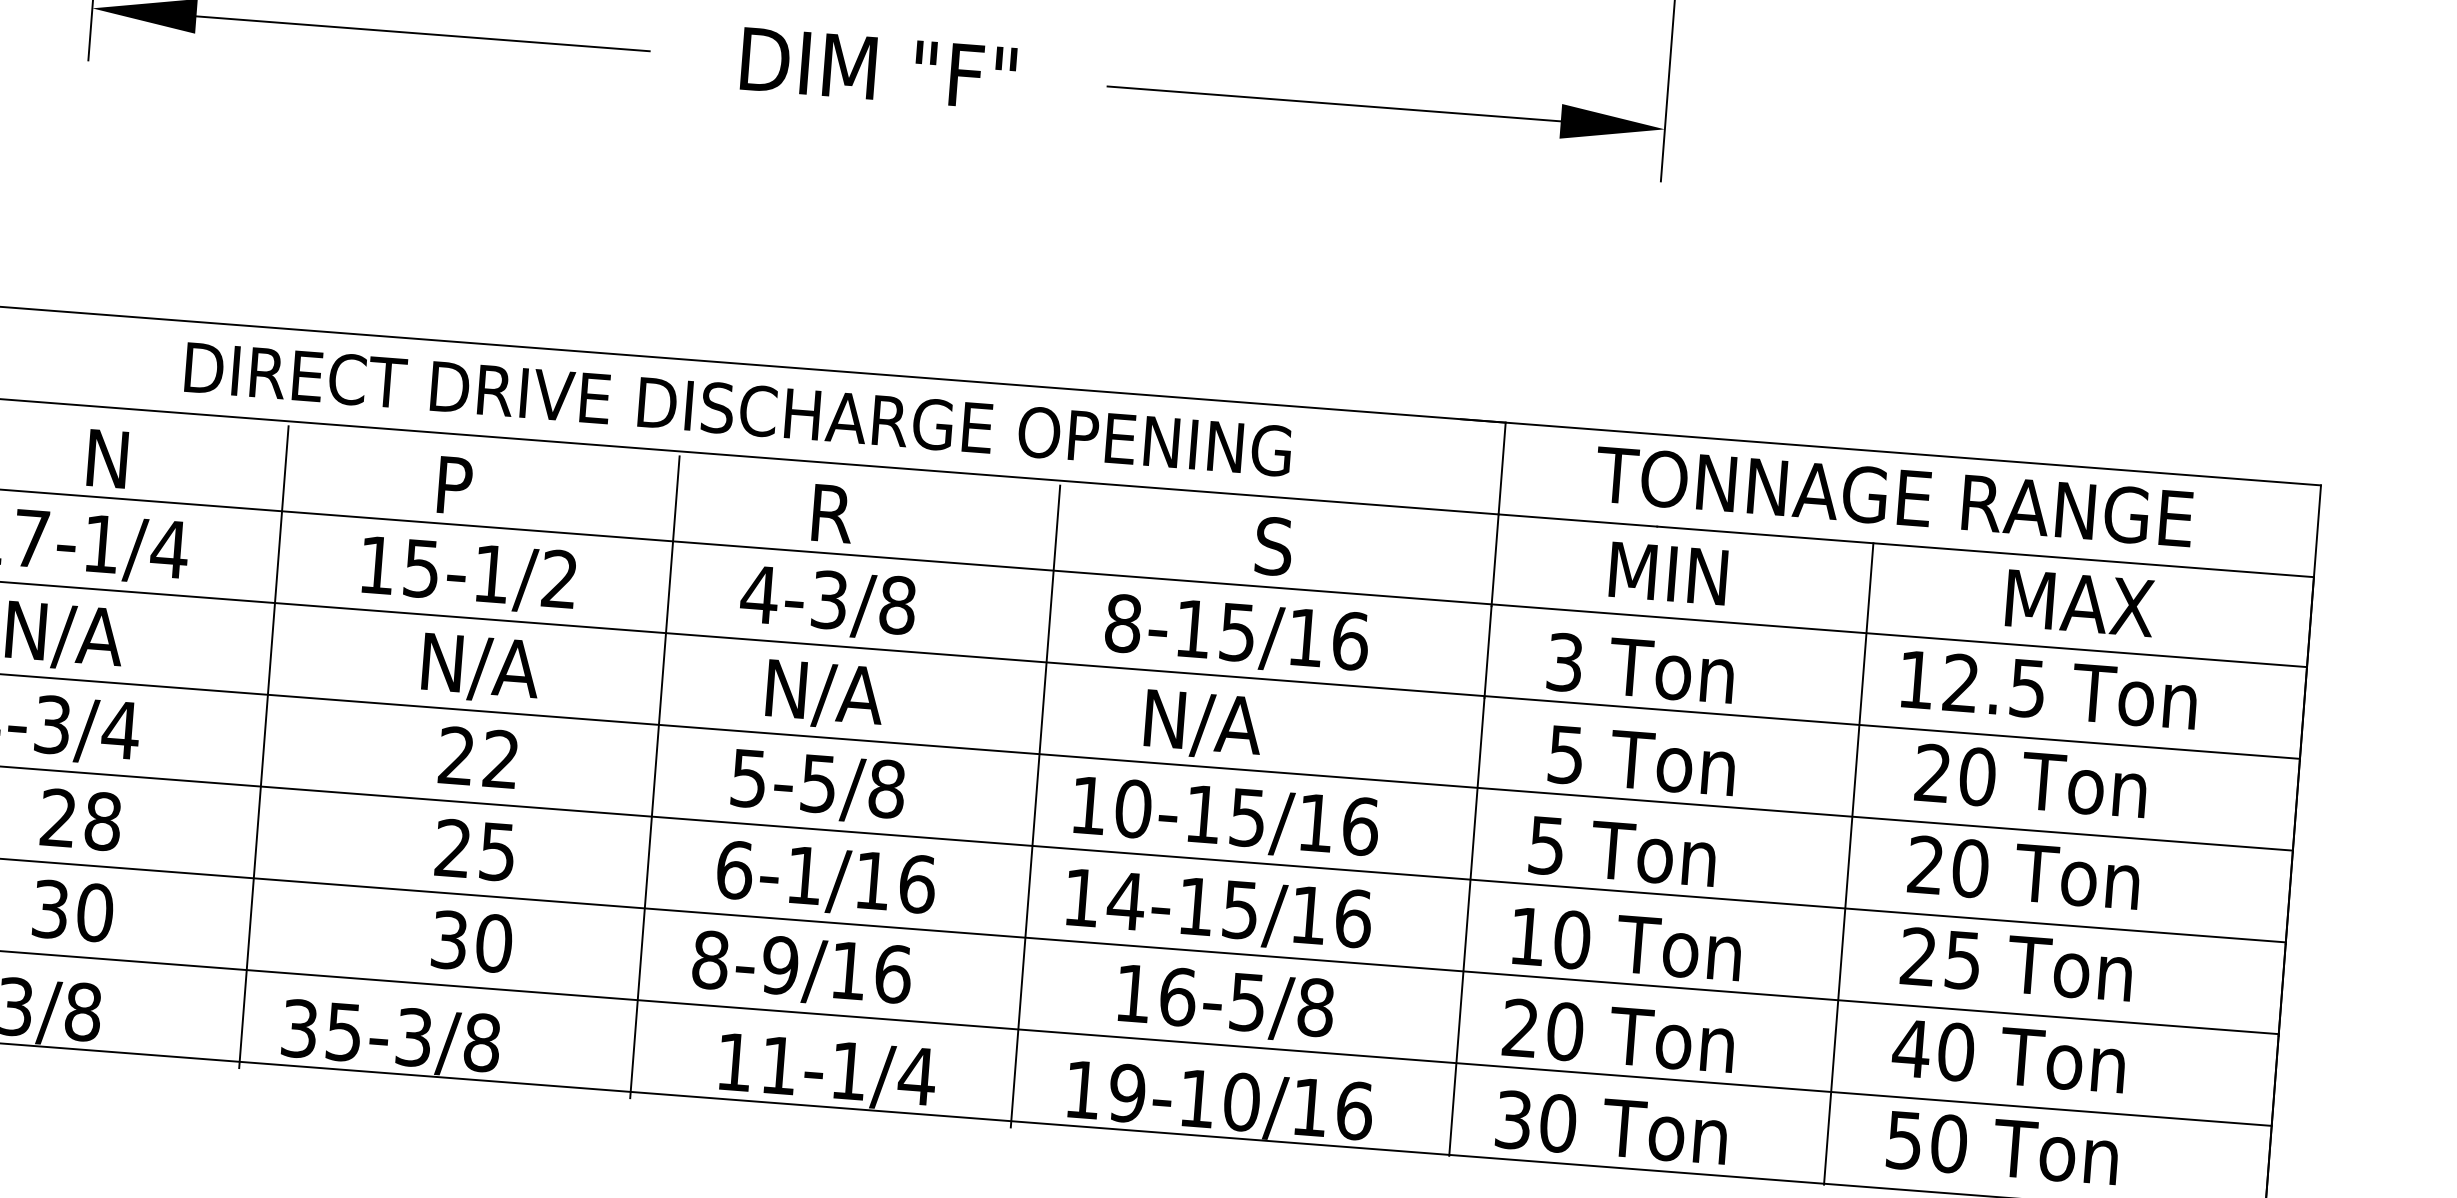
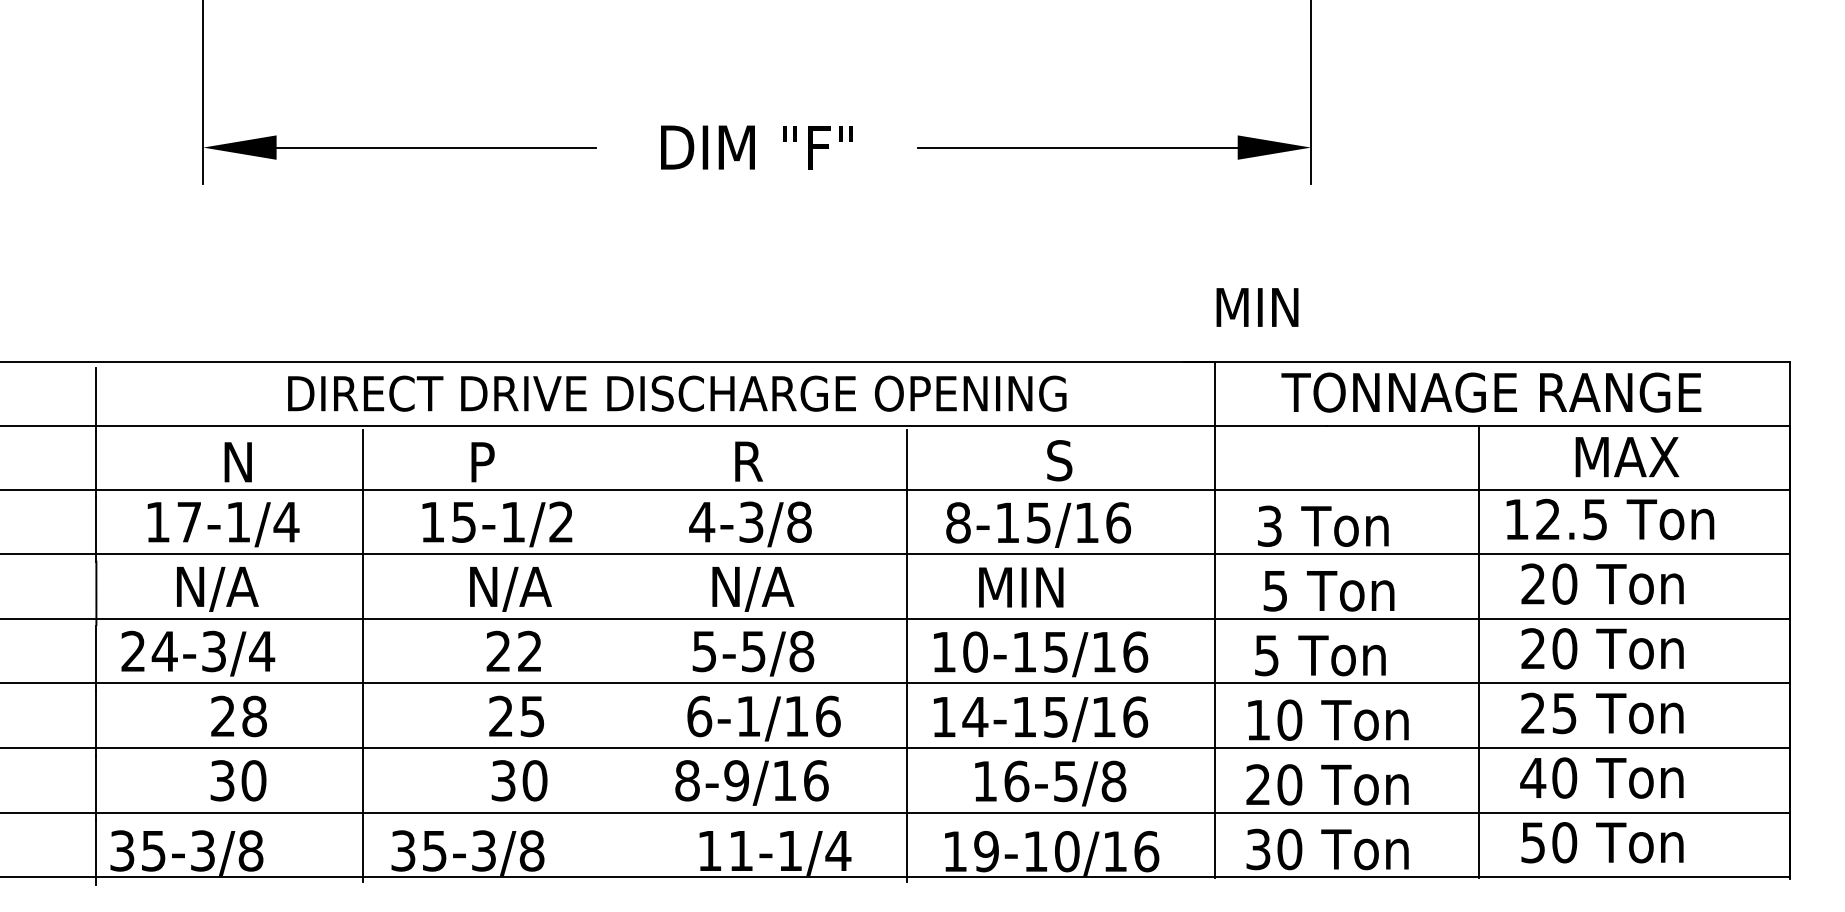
text: (1668, 573) -> (1257, 307), moved
text: (1208, 725) -> (1023, 589), N/A -> MIN
line: (654, 776) -> (638, 655), removed

